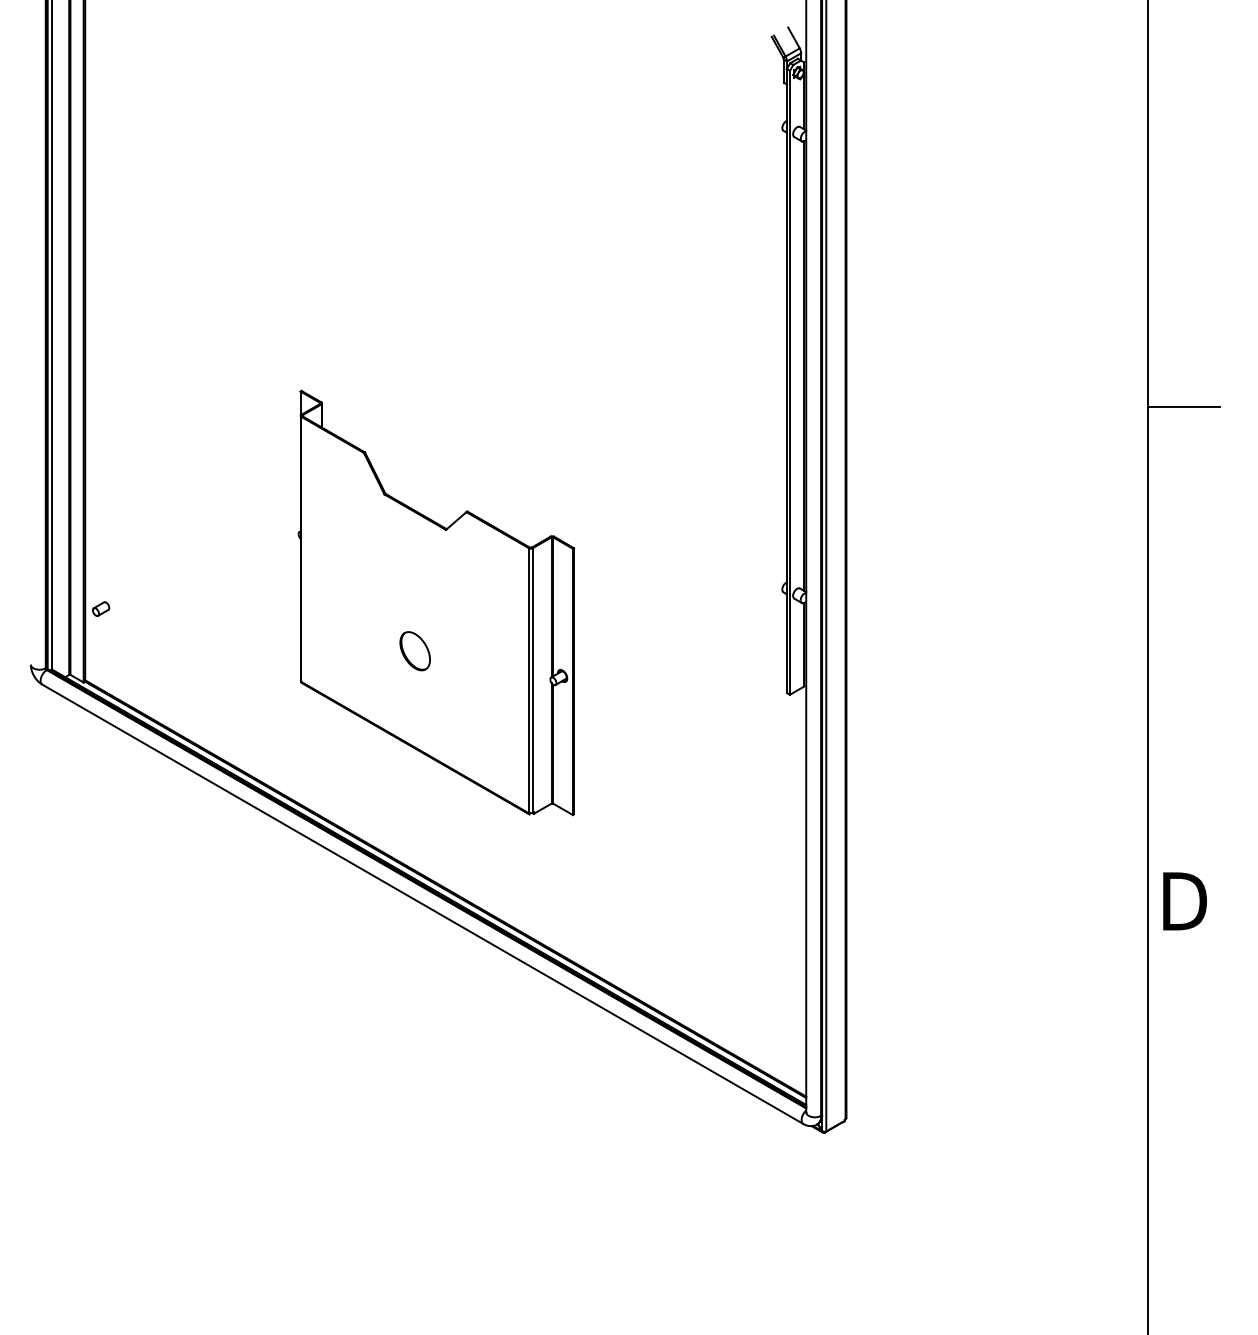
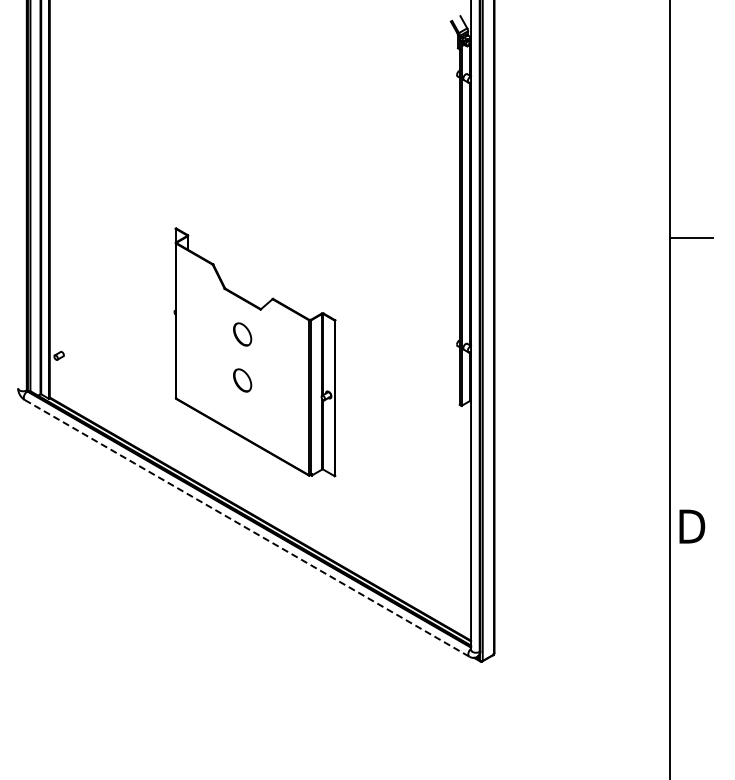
part: (415, 572) -> (242, 334), added
line: (423, 904) -> (247, 528), solid -> dashed

